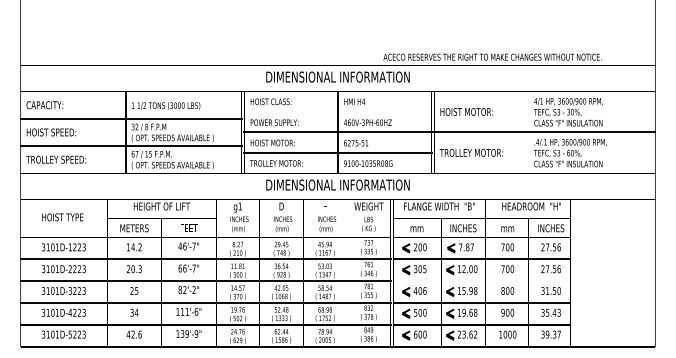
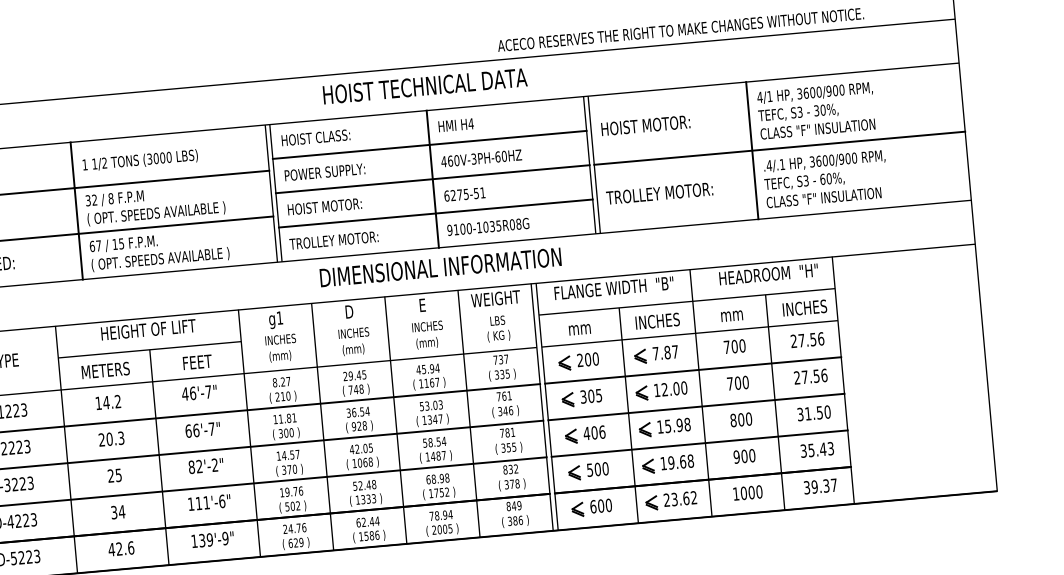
text: (337, 76) -> (423, 85), DIMENSIONAL INFORMATION -> HOIST TECHNICAL DATA
line: (337, 112) -> (428, 145), added
line: (528, 132) -> (752, 150), added
line: (481, 281) -> (695, 407), added

